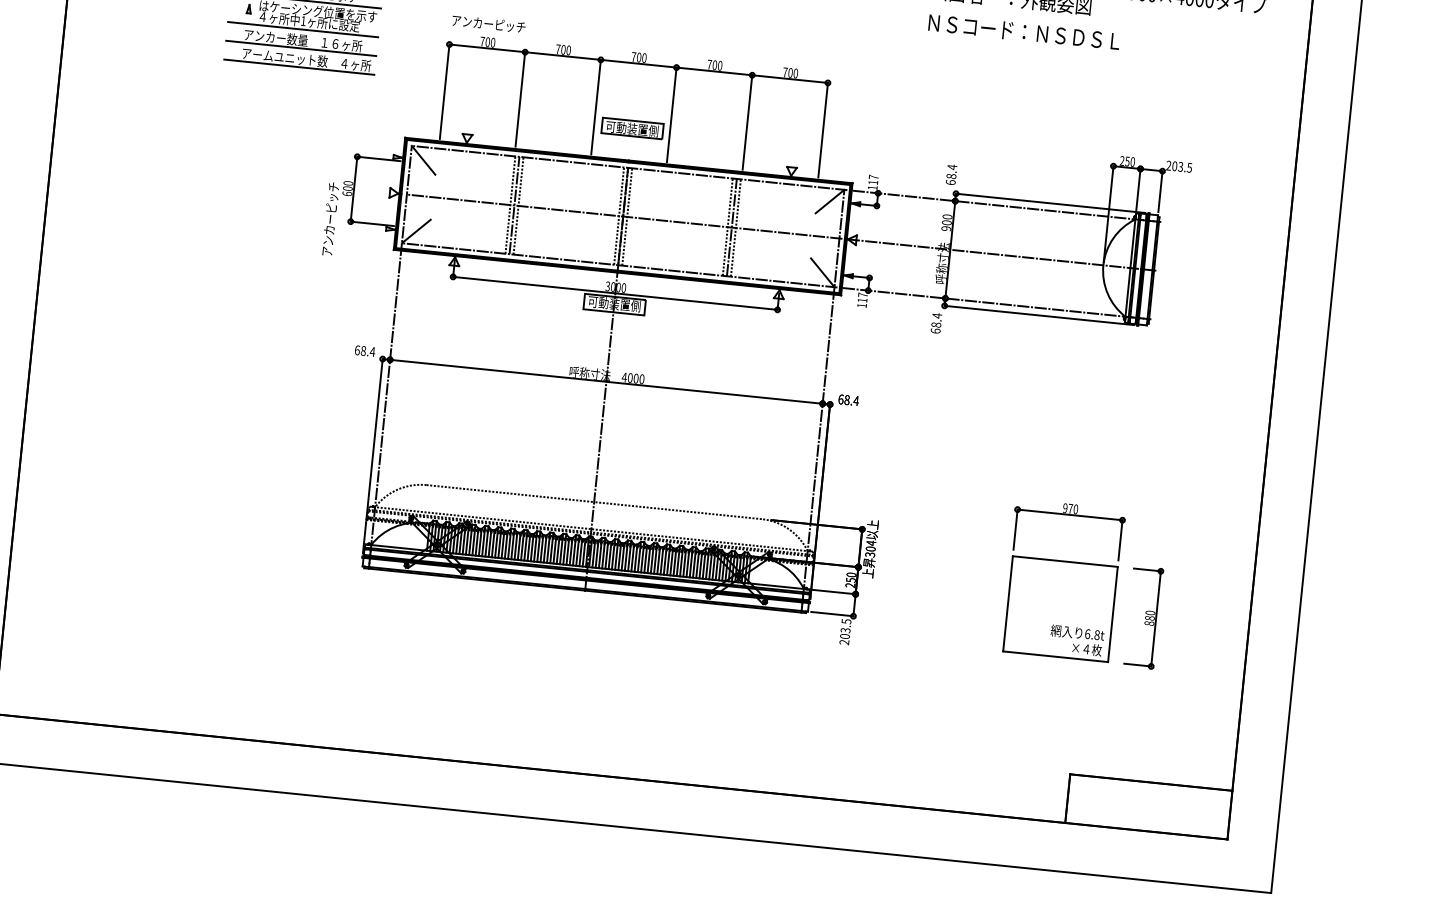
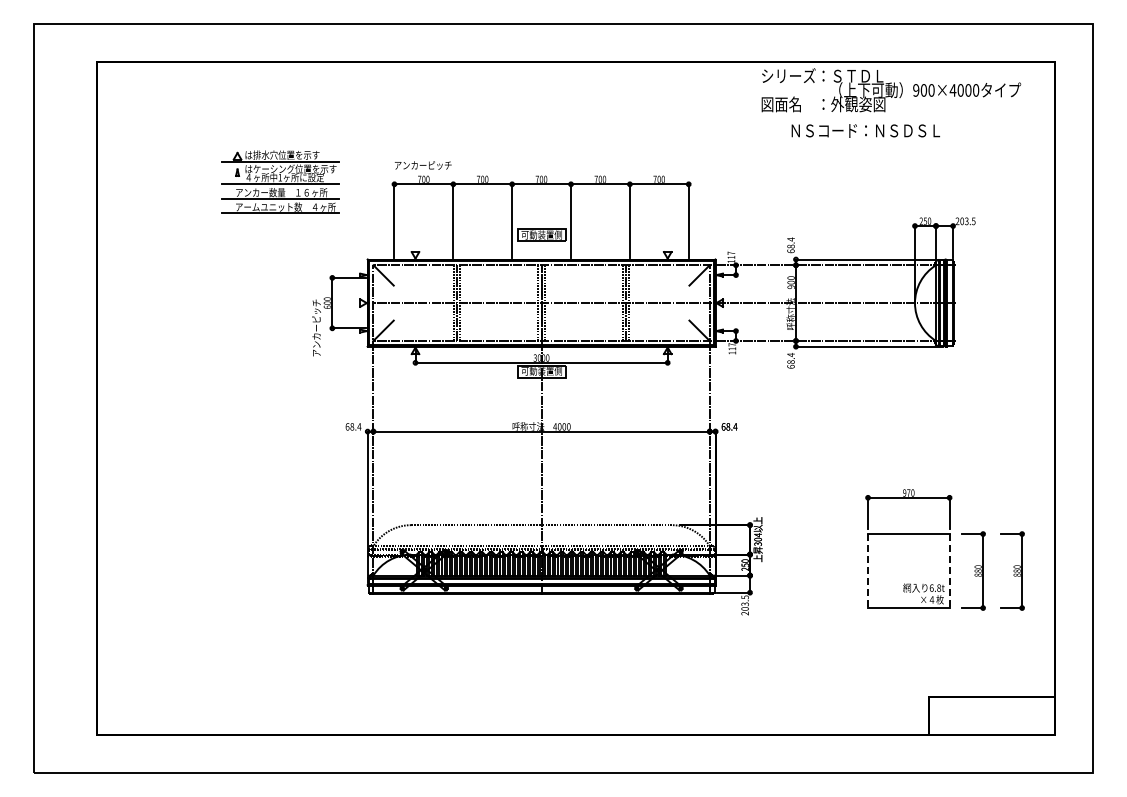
text: (1023, 31) -> (865, 130), moved
line: (1008, 604) -> (868, 571), solid -> dashed
line: (1112, 615) -> (949, 571), solid -> dashed
part: (1193, 621) -> (1012, 570), added

